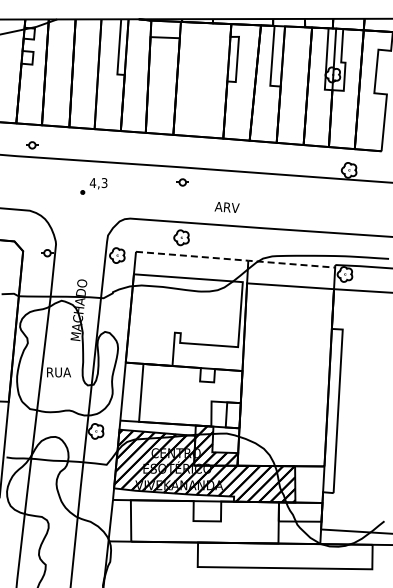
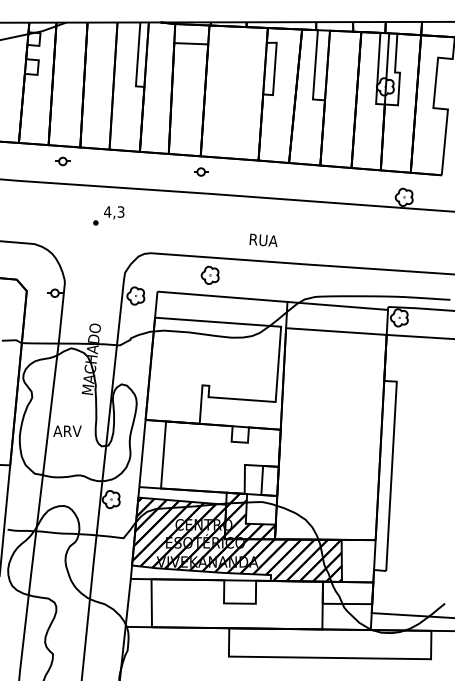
part: (32, 145) -> (63, 161), moved
part: (182, 182) -> (200, 172), moved
text: (226, 207) -> (262, 240), ARV -> RUA
line: (236, 259) -> (273, 300), dashed -> solid
text: (58, 372) -> (67, 431), RUA -> ARV

